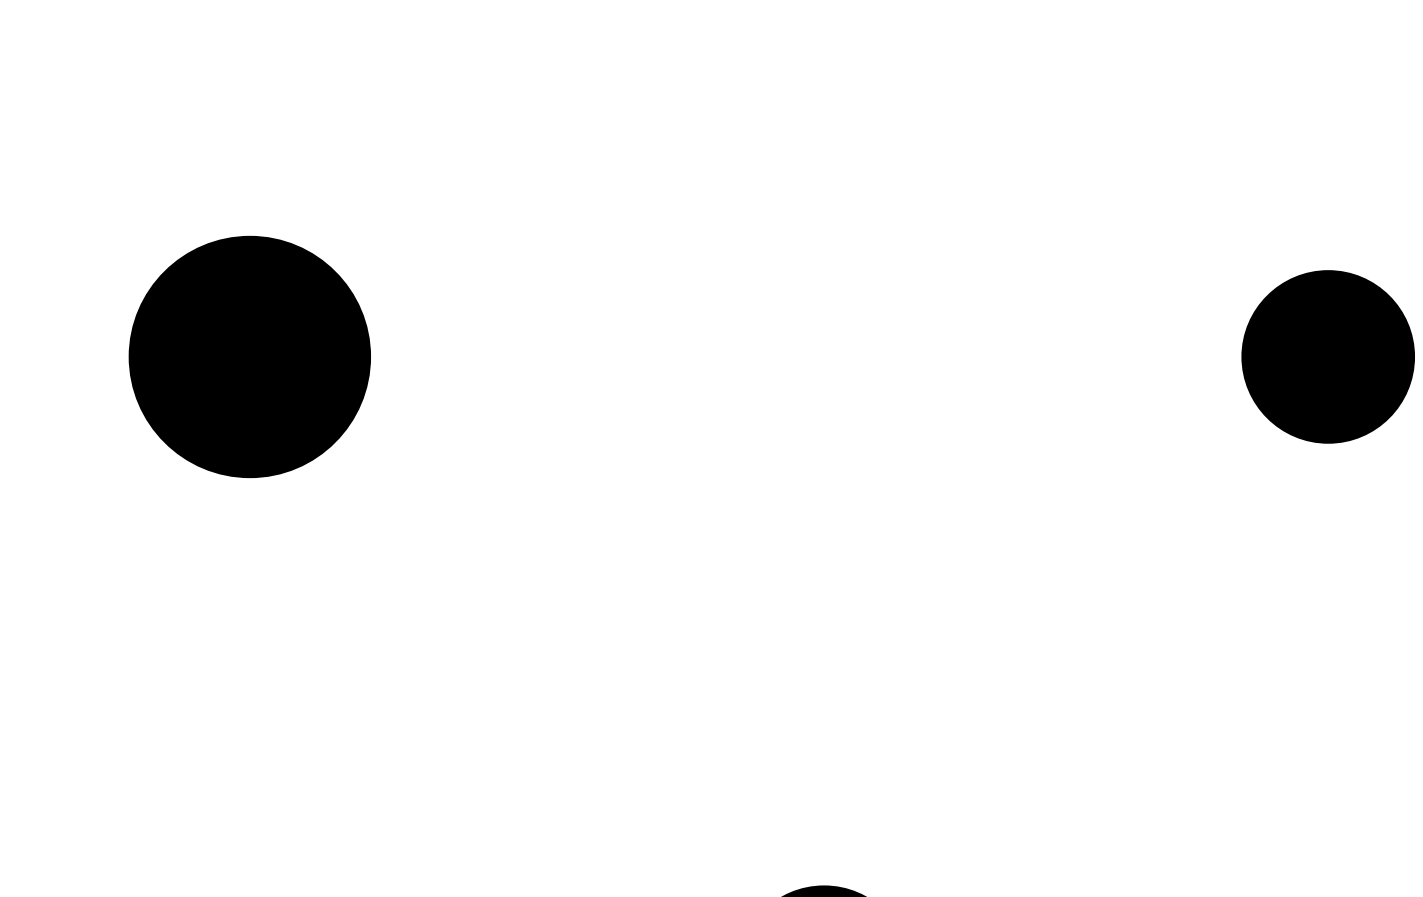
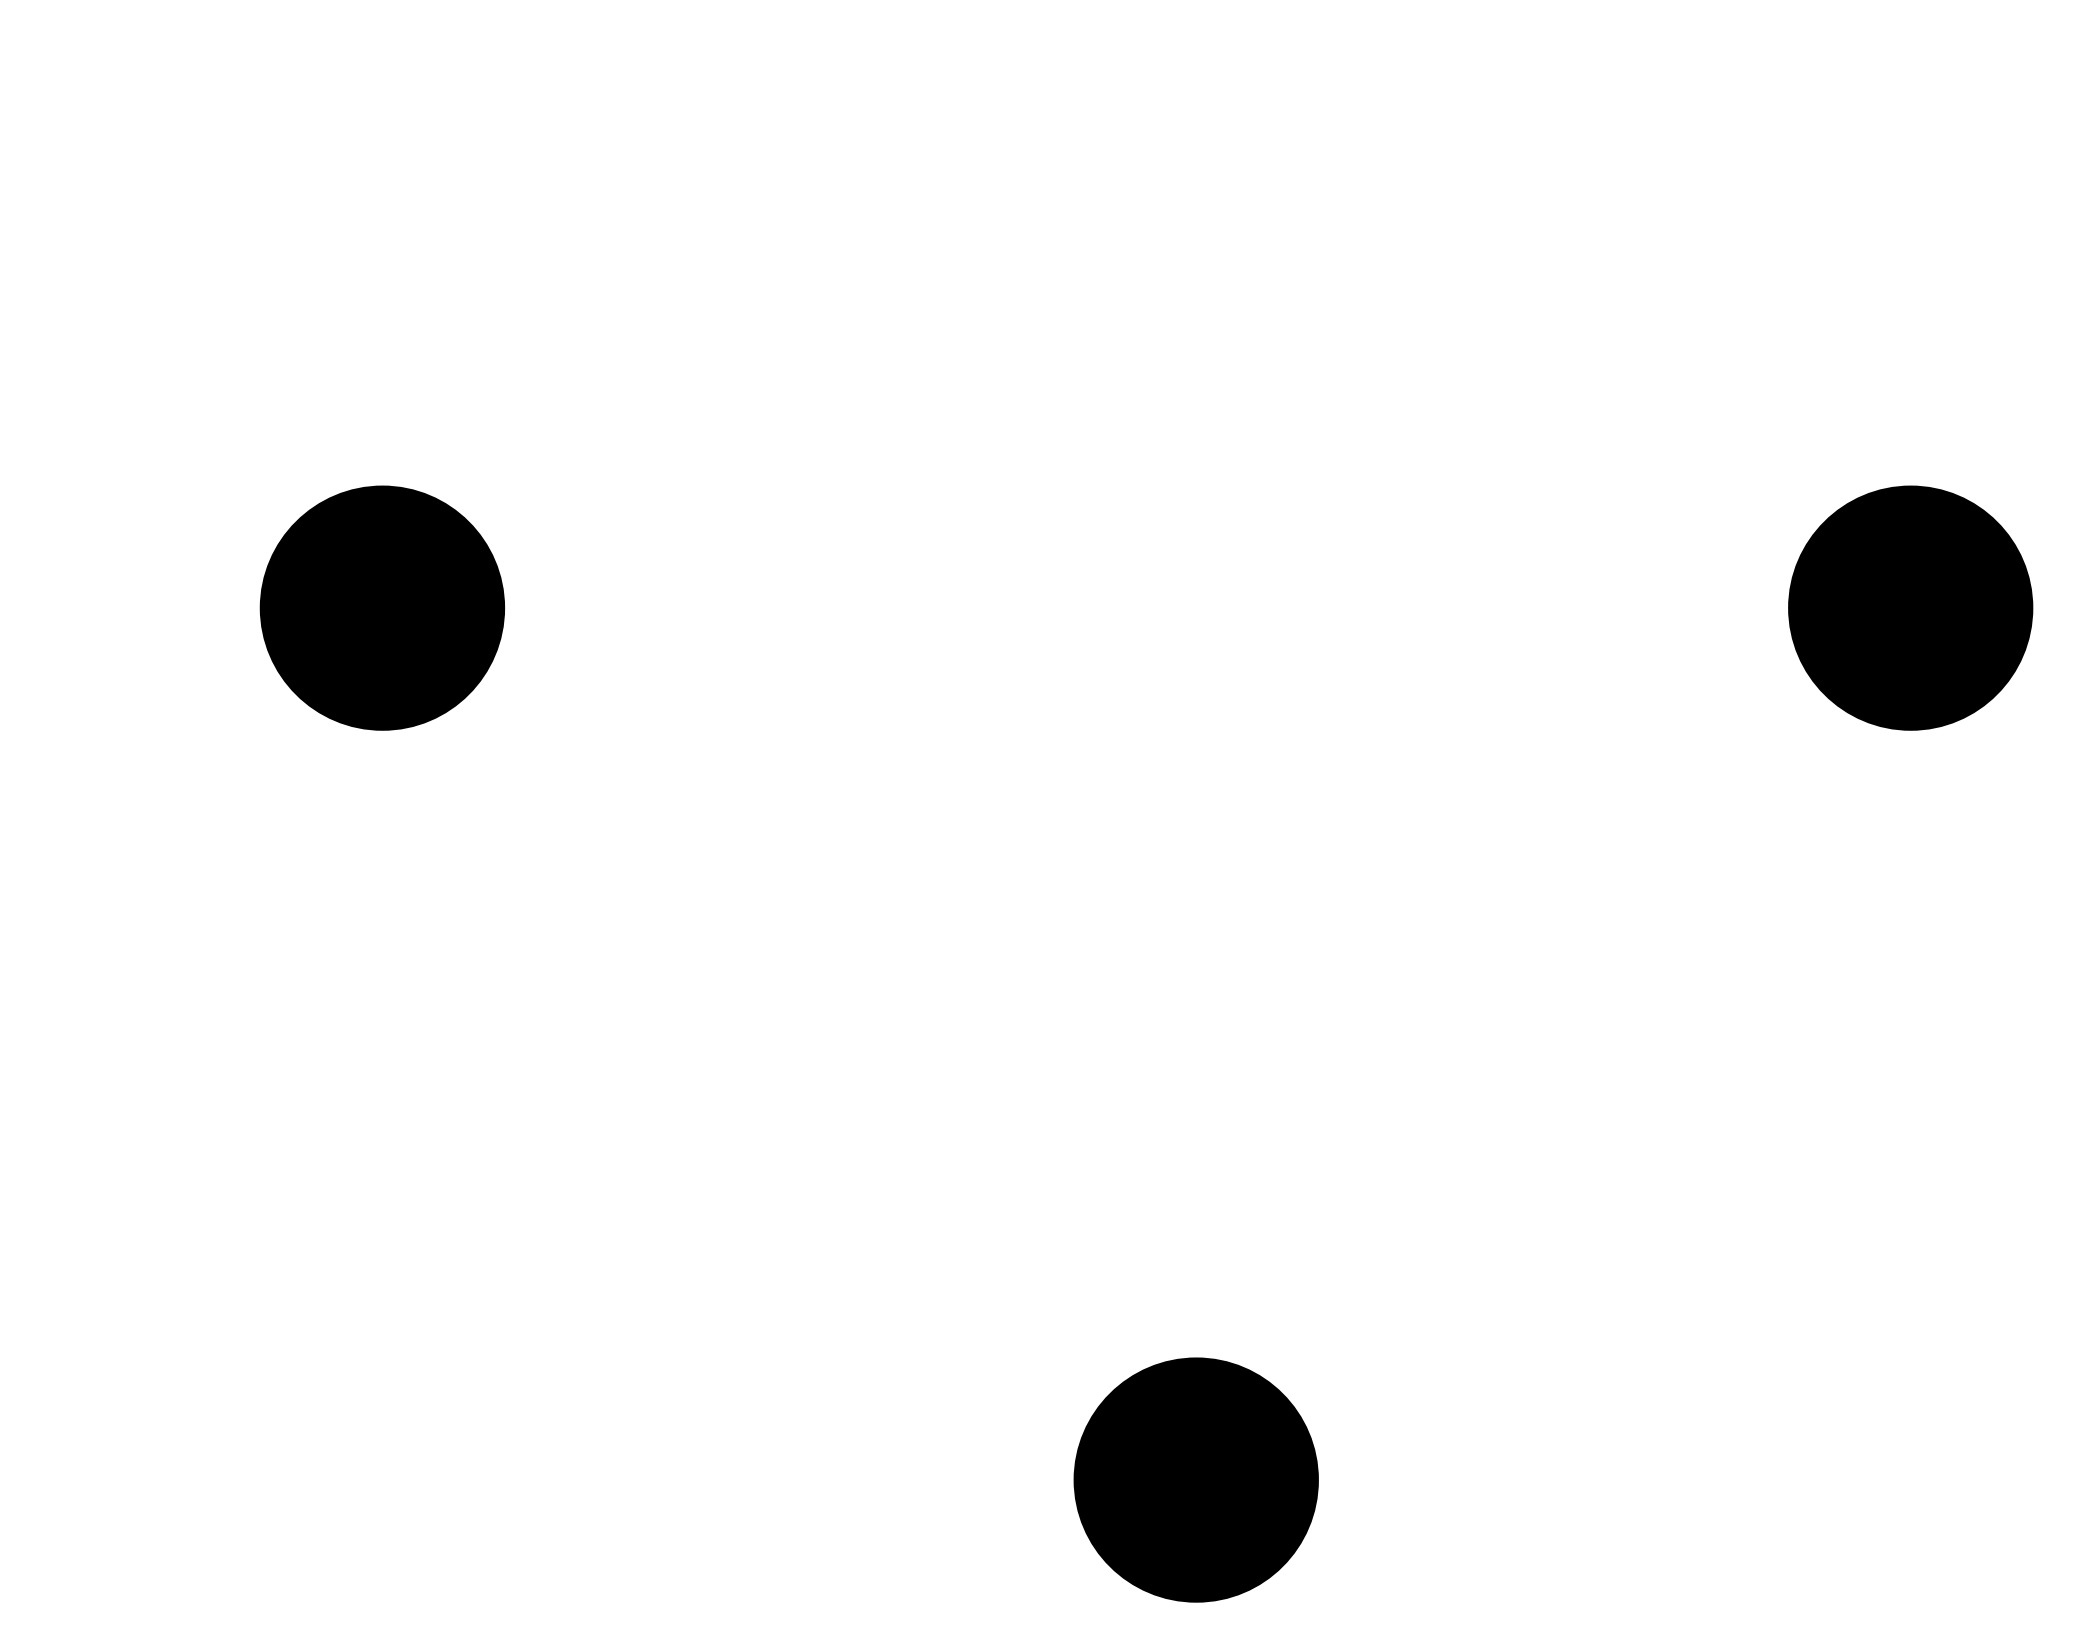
part: (249, 356) -> (381, 607), size x0.71

